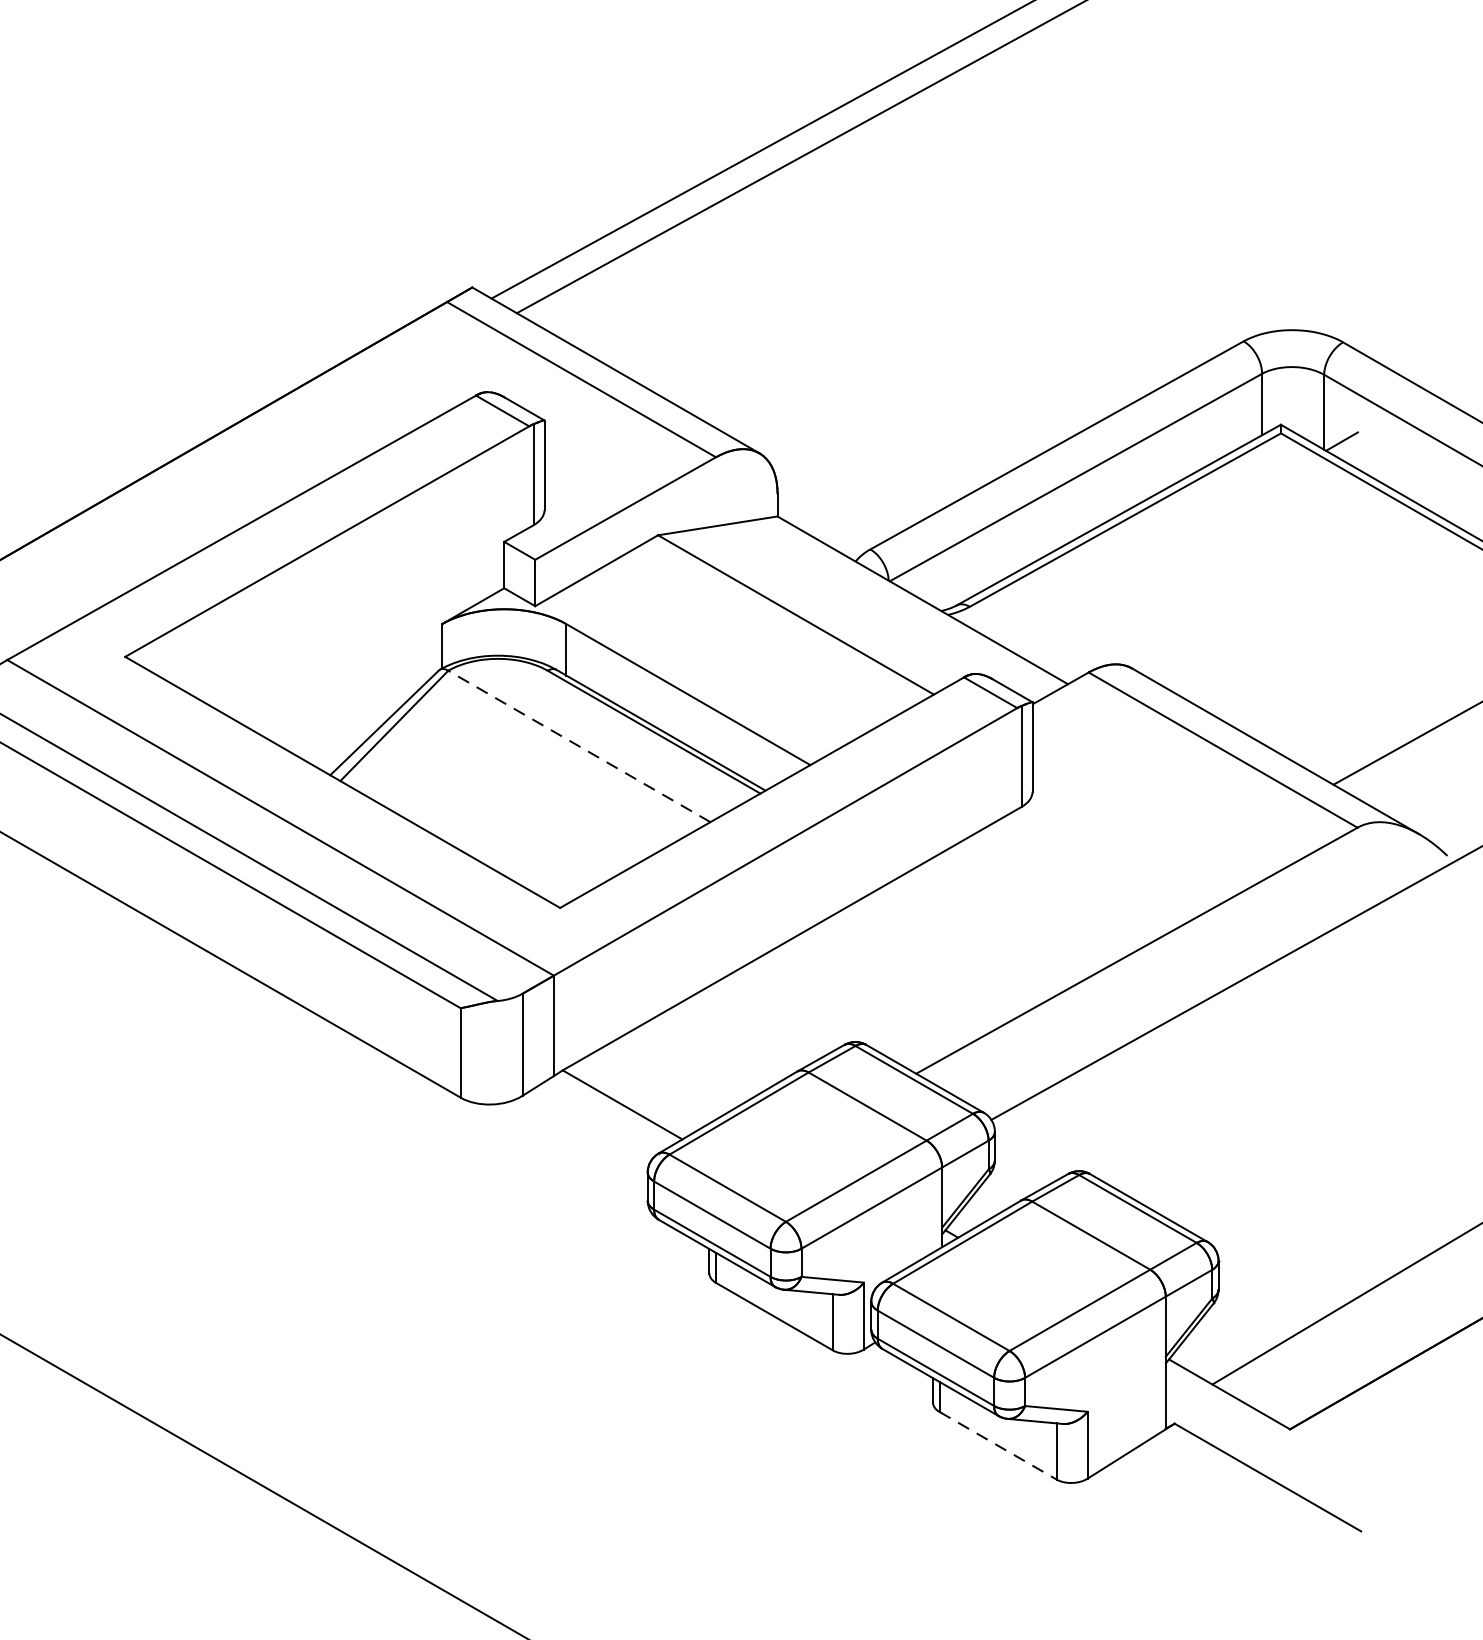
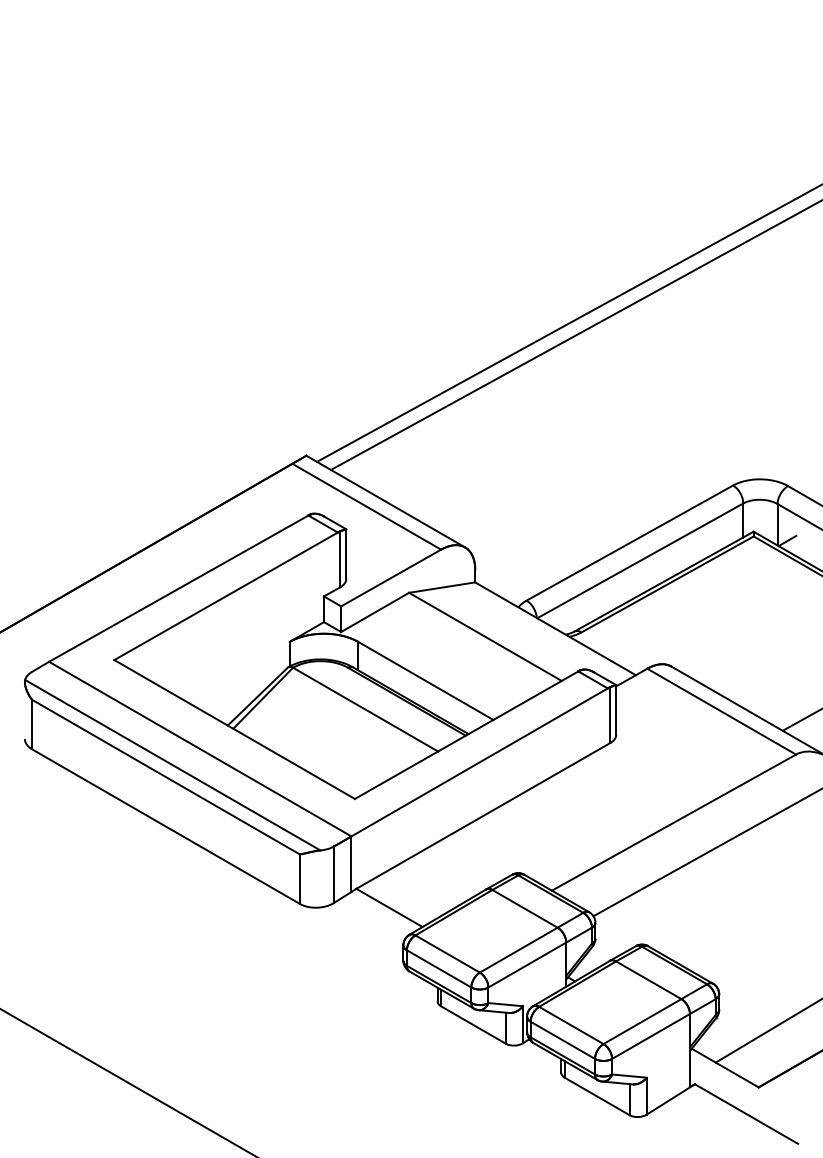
line: (579, 746) -> (365, 709), dashed -> solid
line: (998, 1445) -> (597, 1096), dashed -> solid

